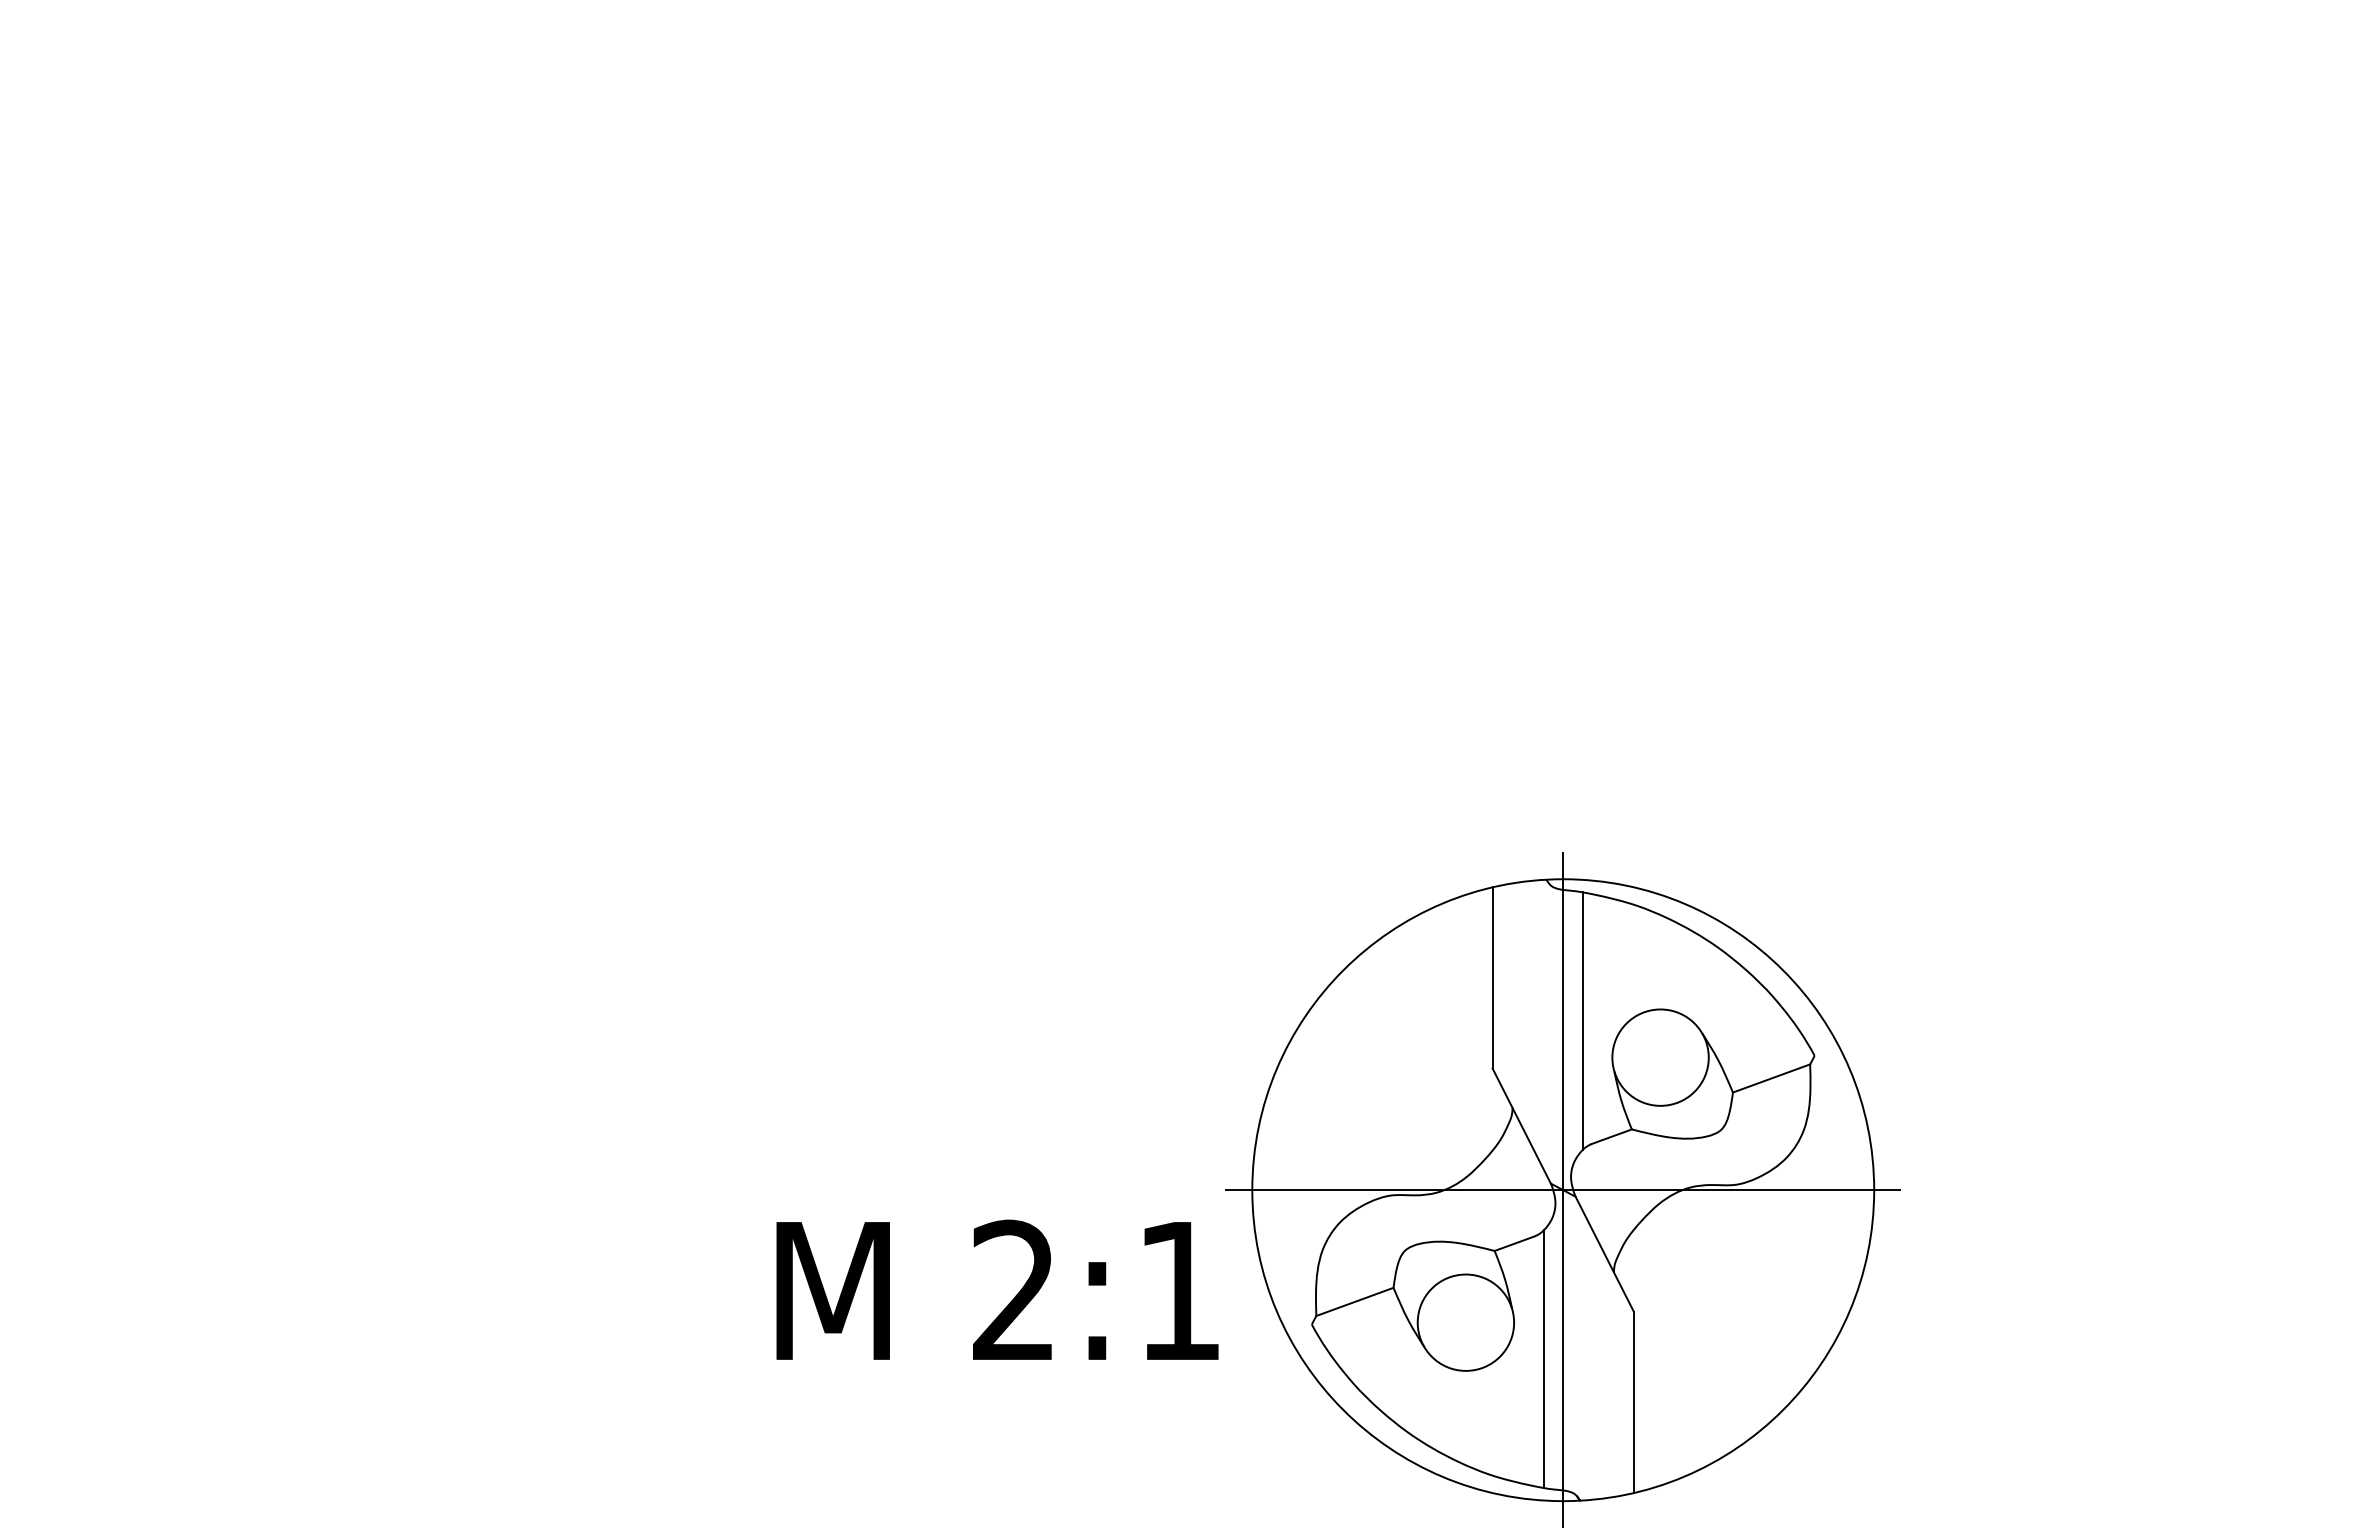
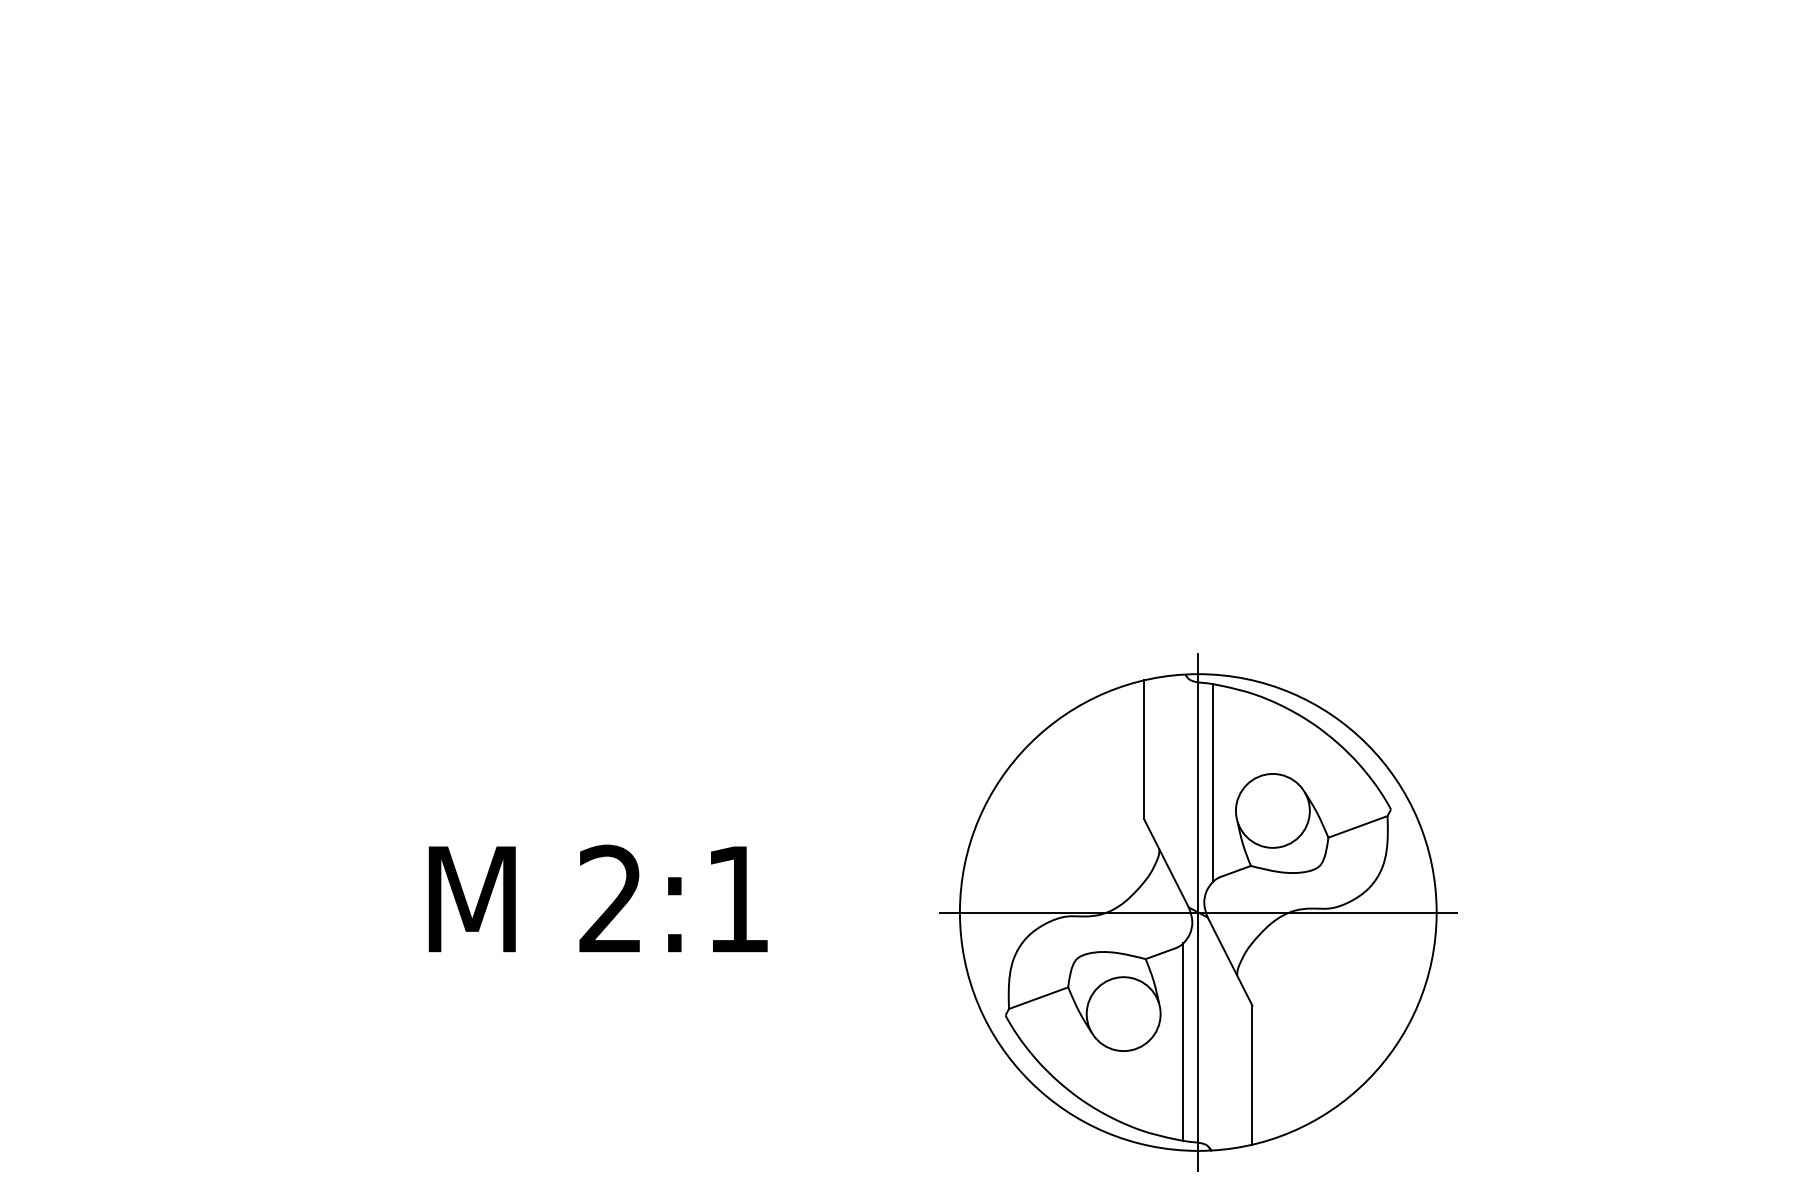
text: (997, 1289) -> (598, 898), moved

